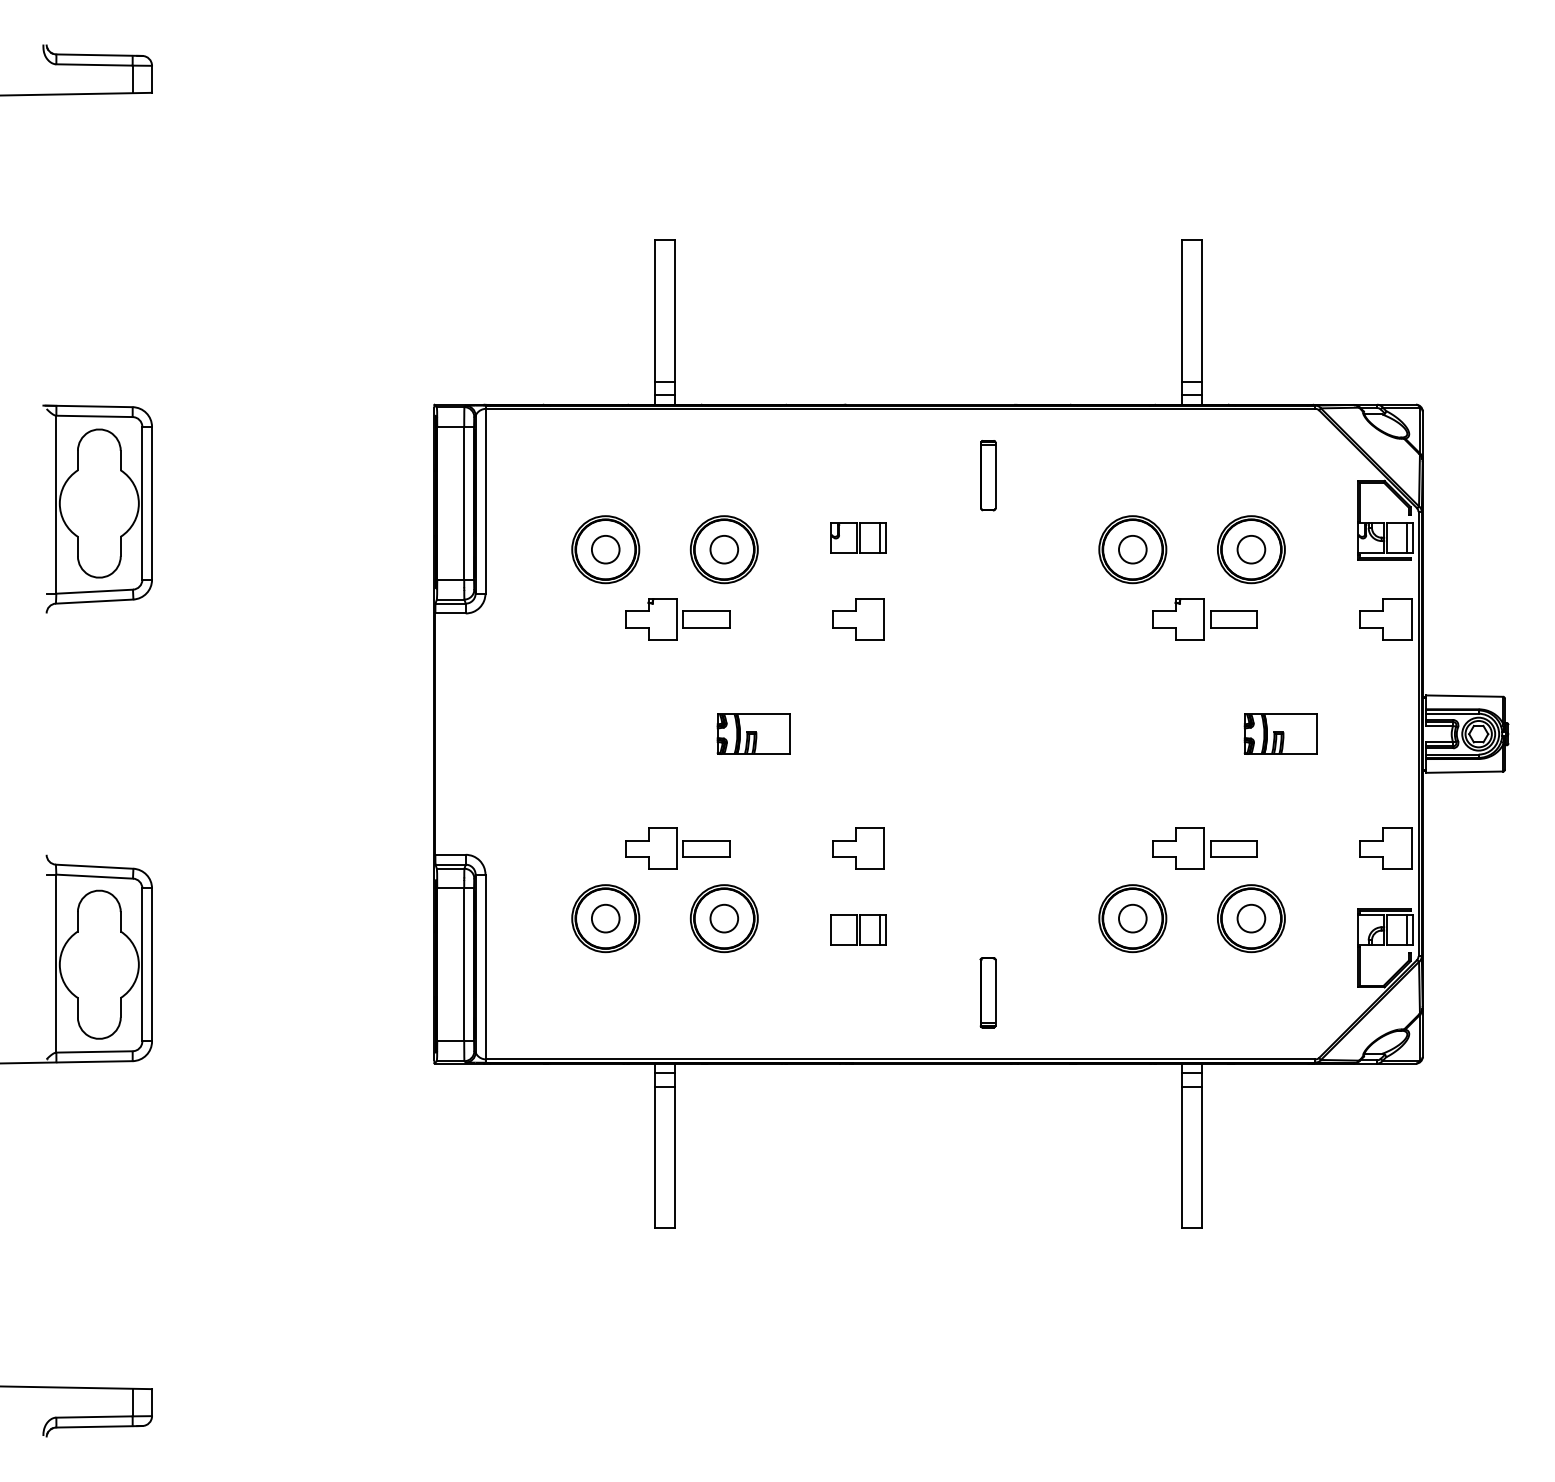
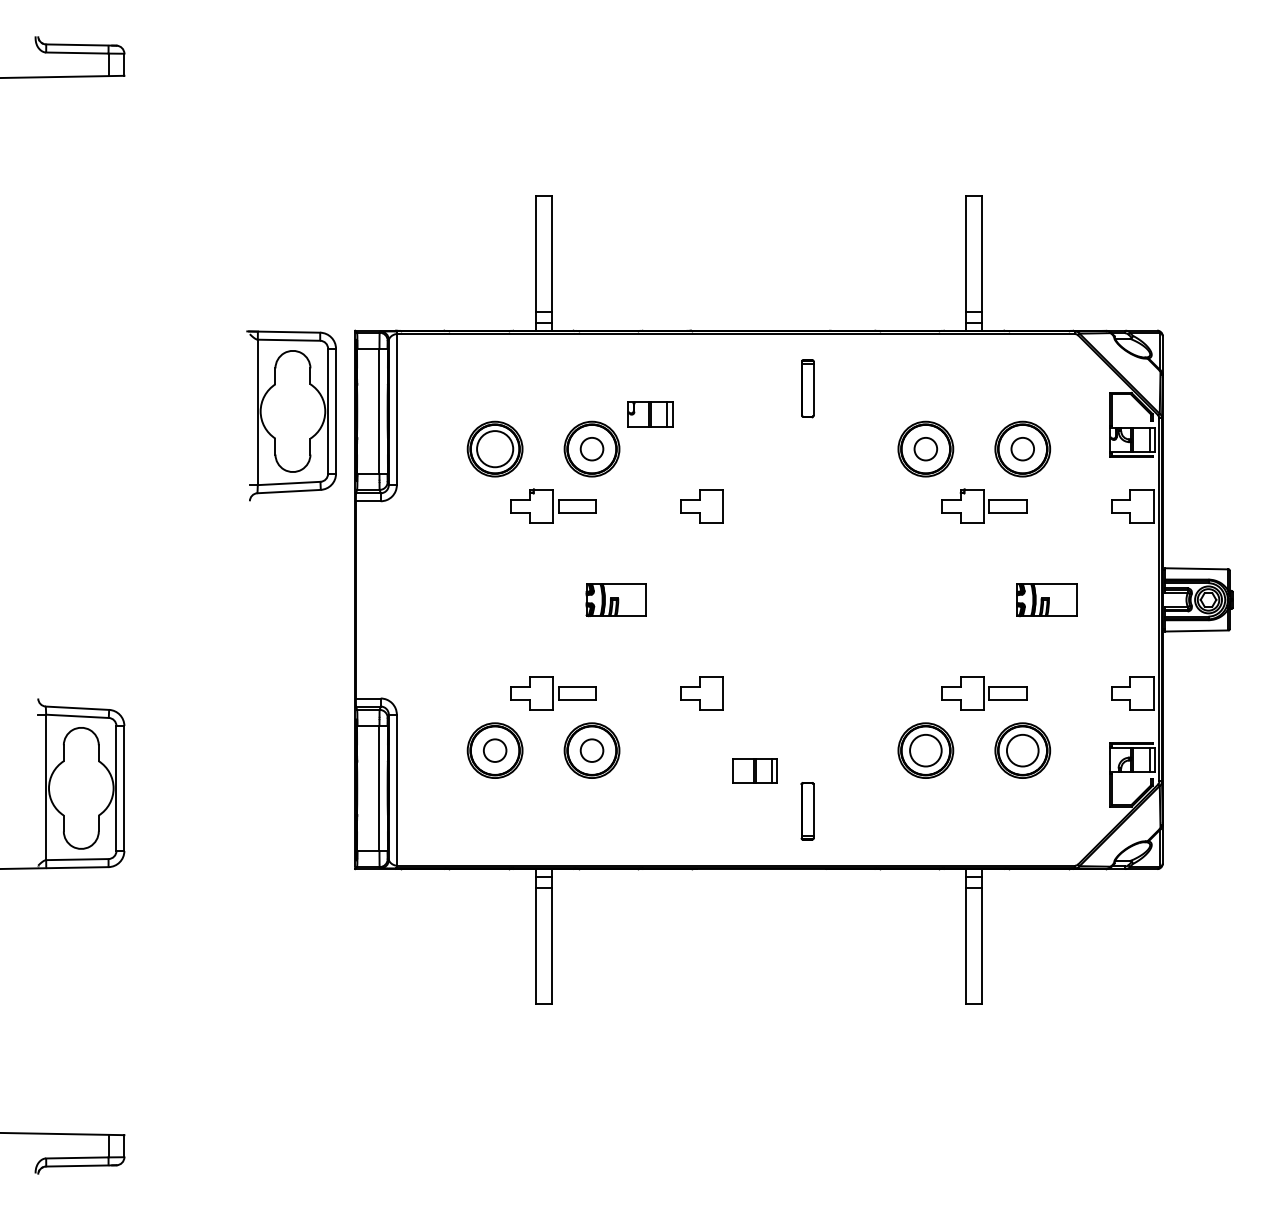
part: (97, 508) -> (291, 415), moved
part: (858, 537) -> (650, 413), moved
circle: (605, 549) -> (494, 449), size x1.6
circle: (1132, 918) -> (925, 750), size x1.4
circle: (1251, 918) -> (1022, 750), size x1.4
part: (858, 929) -> (754, 770), moved

